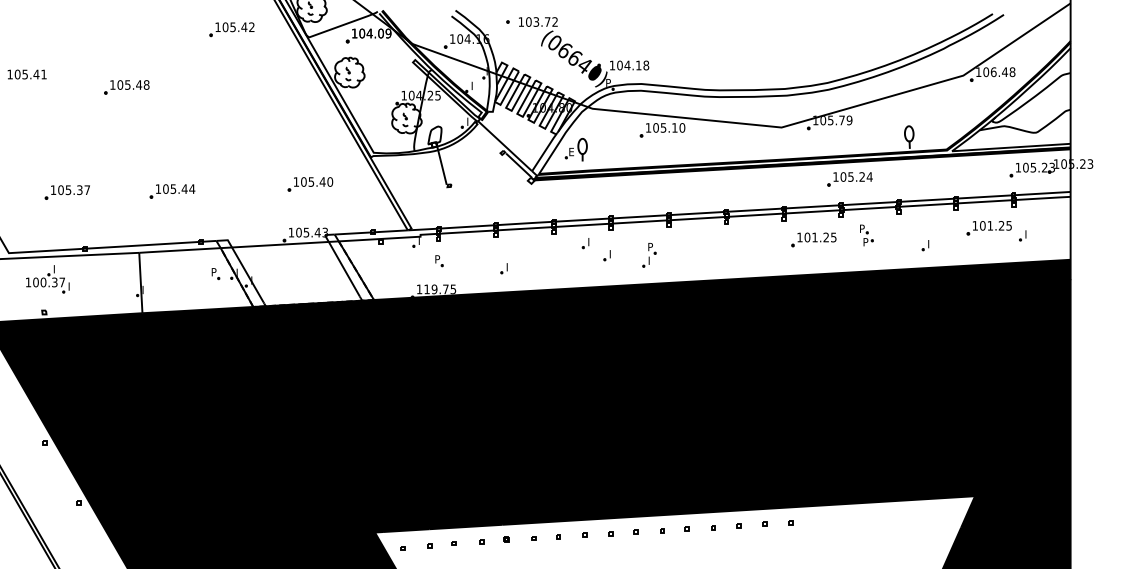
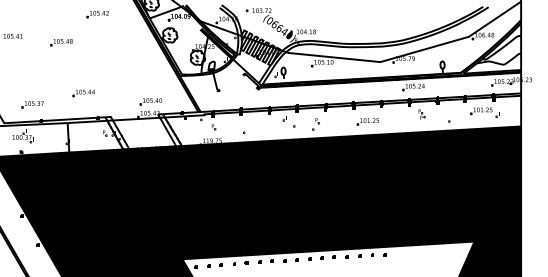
part: (231, 29) -> (97, 14), moved
part: (309, 183) -> (150, 101), moved
part: (66, 192) -> (32, 104), moved
part: (812, 239) -> (367, 121), moved

